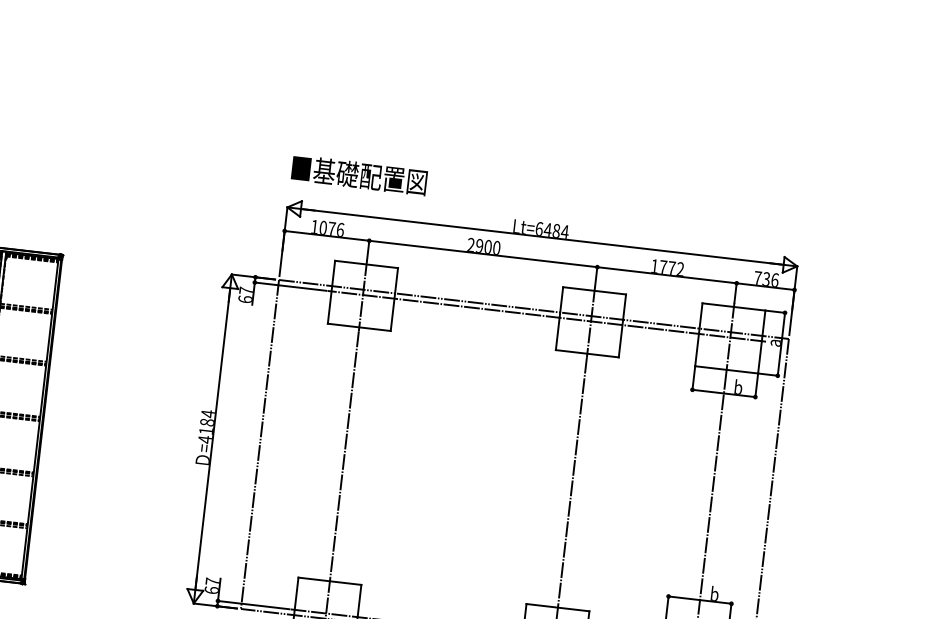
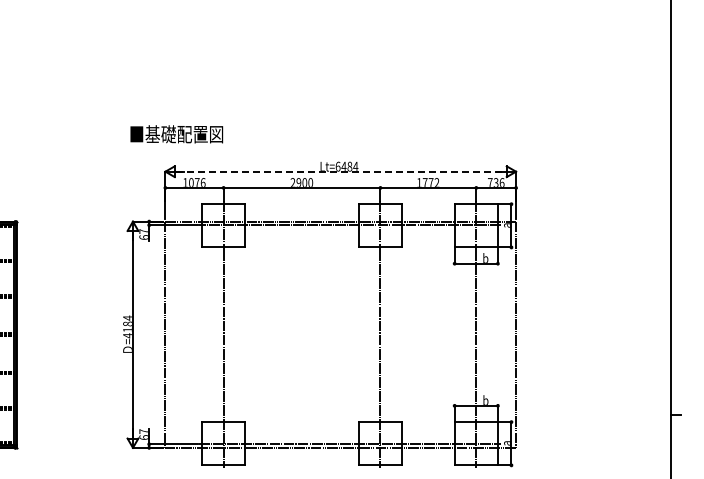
text: (358, 175) -> (176, 134), moved
line: (541, 236) -> (340, 171), solid -> dashed

